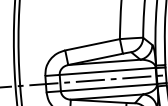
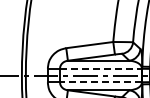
line: (107, 71) -> (100, 68), solid -> dashed
line: (108, 87) -> (100, 82), solid -> dashed

